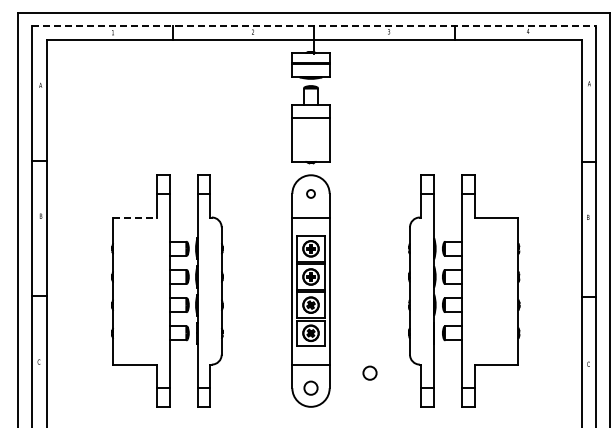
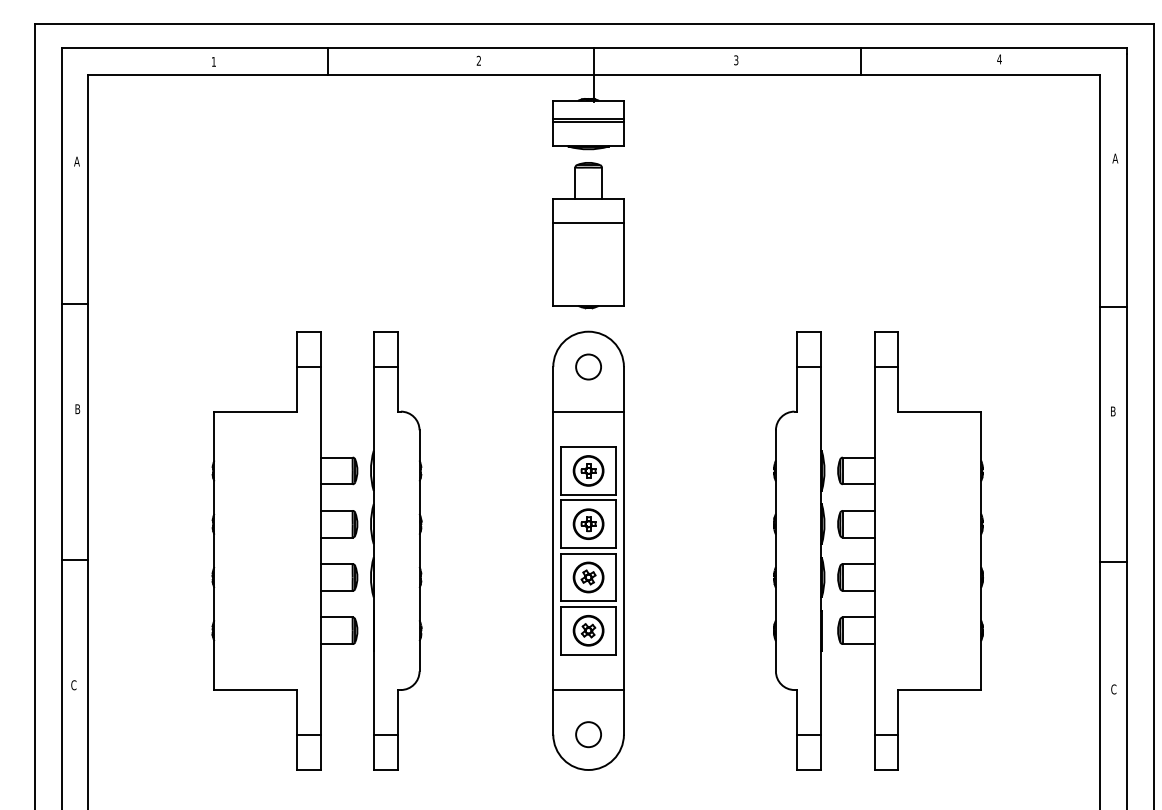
line: (314, 25) -> (595, 48), dashed -> solid
circle: (310, 193) -> (587, 366), size x1.67
line: (135, 217) -> (256, 411), dashed -> solid
circle: (369, 372) -> (699, 704), removed

